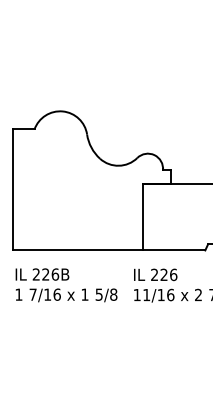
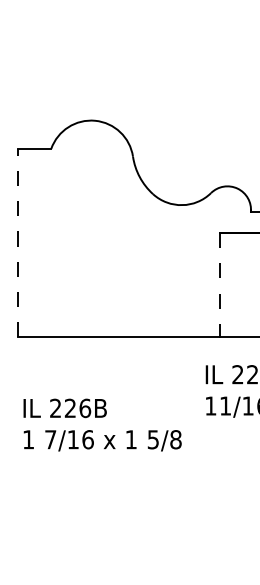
line: (13, 189) -> (18, 242), solid -> dashed
line: (143, 217) -> (220, 285), solid -> dashed
text: (66, 285) -> (102, 425), moved

